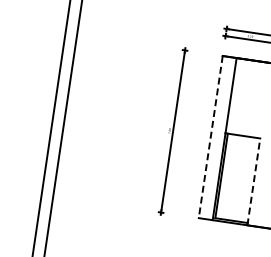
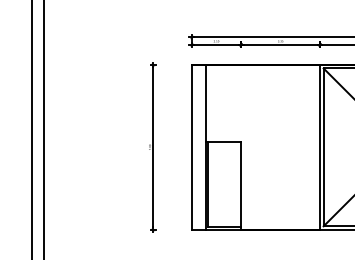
line: (210, 137) -> (191, 147), dashed -> solid
line: (254, 181) -> (241, 185), dashed -> solid

